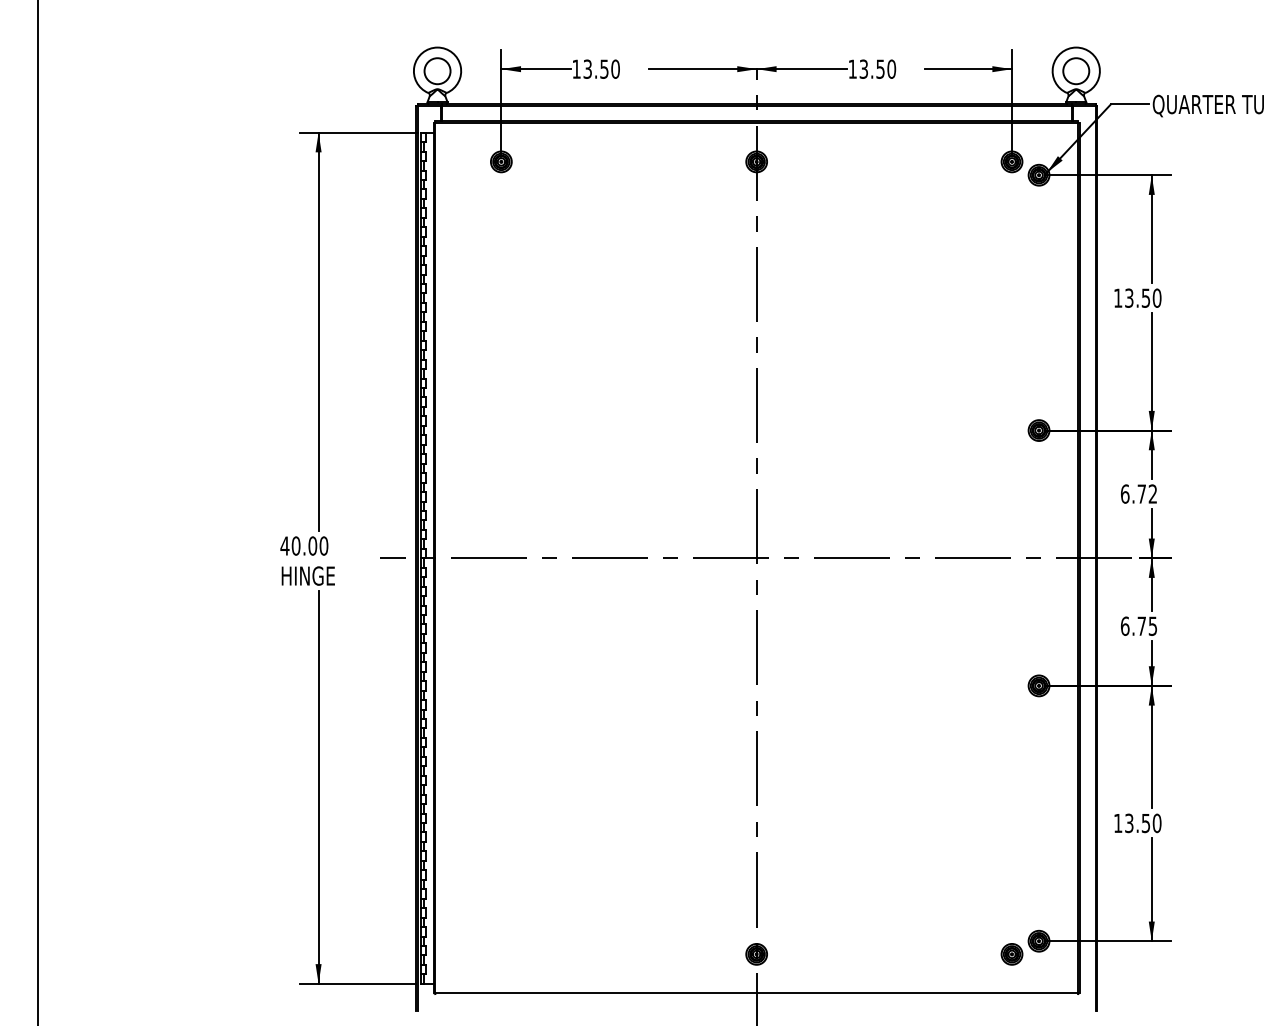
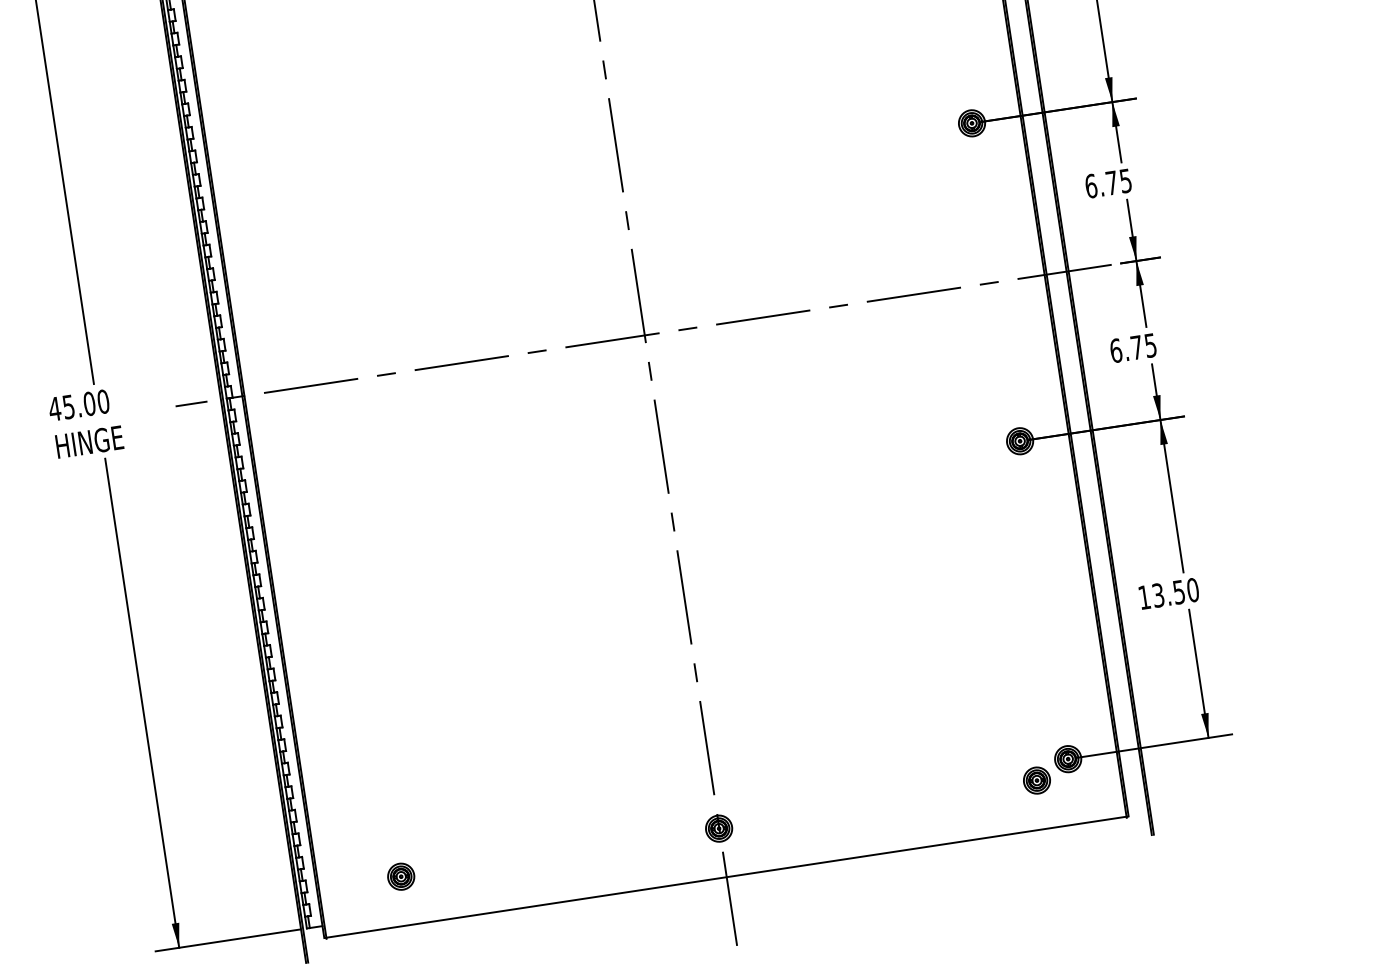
text: (1152, 493) -> (1125, 180), 6.72 -> 6.75
text: (295, 545) -> (67, 406), 40.00 -> 45.00
part: (501, 954) -> (401, 876), added

